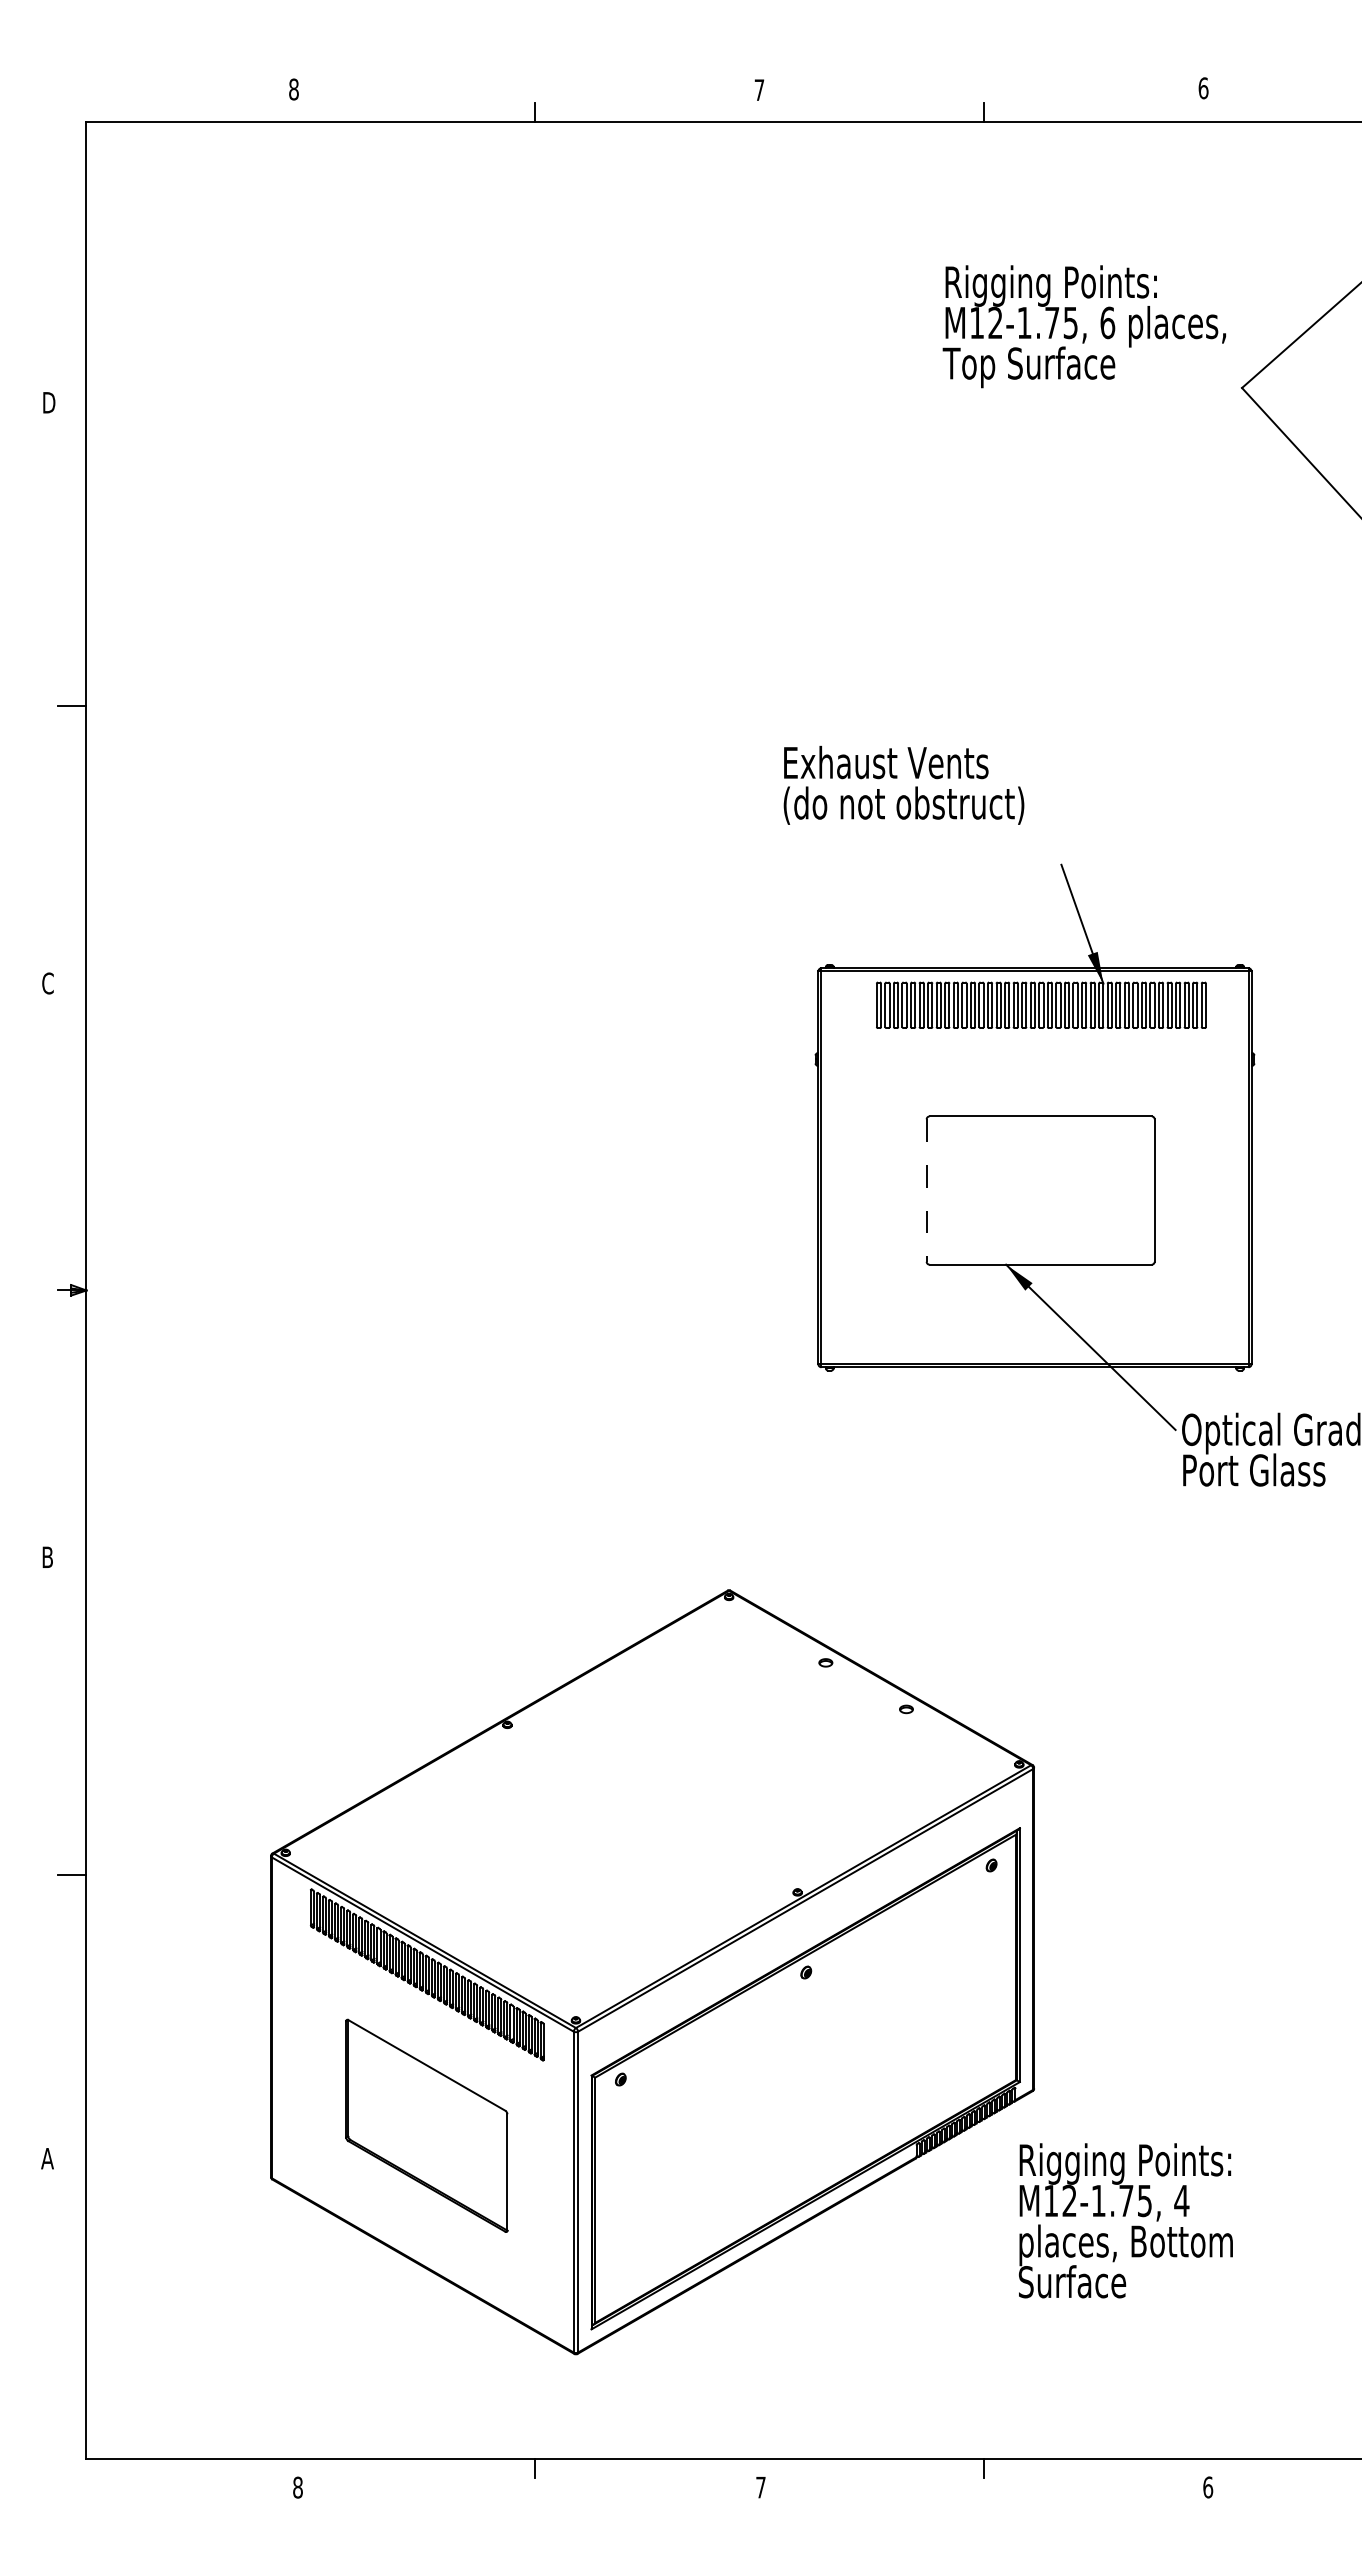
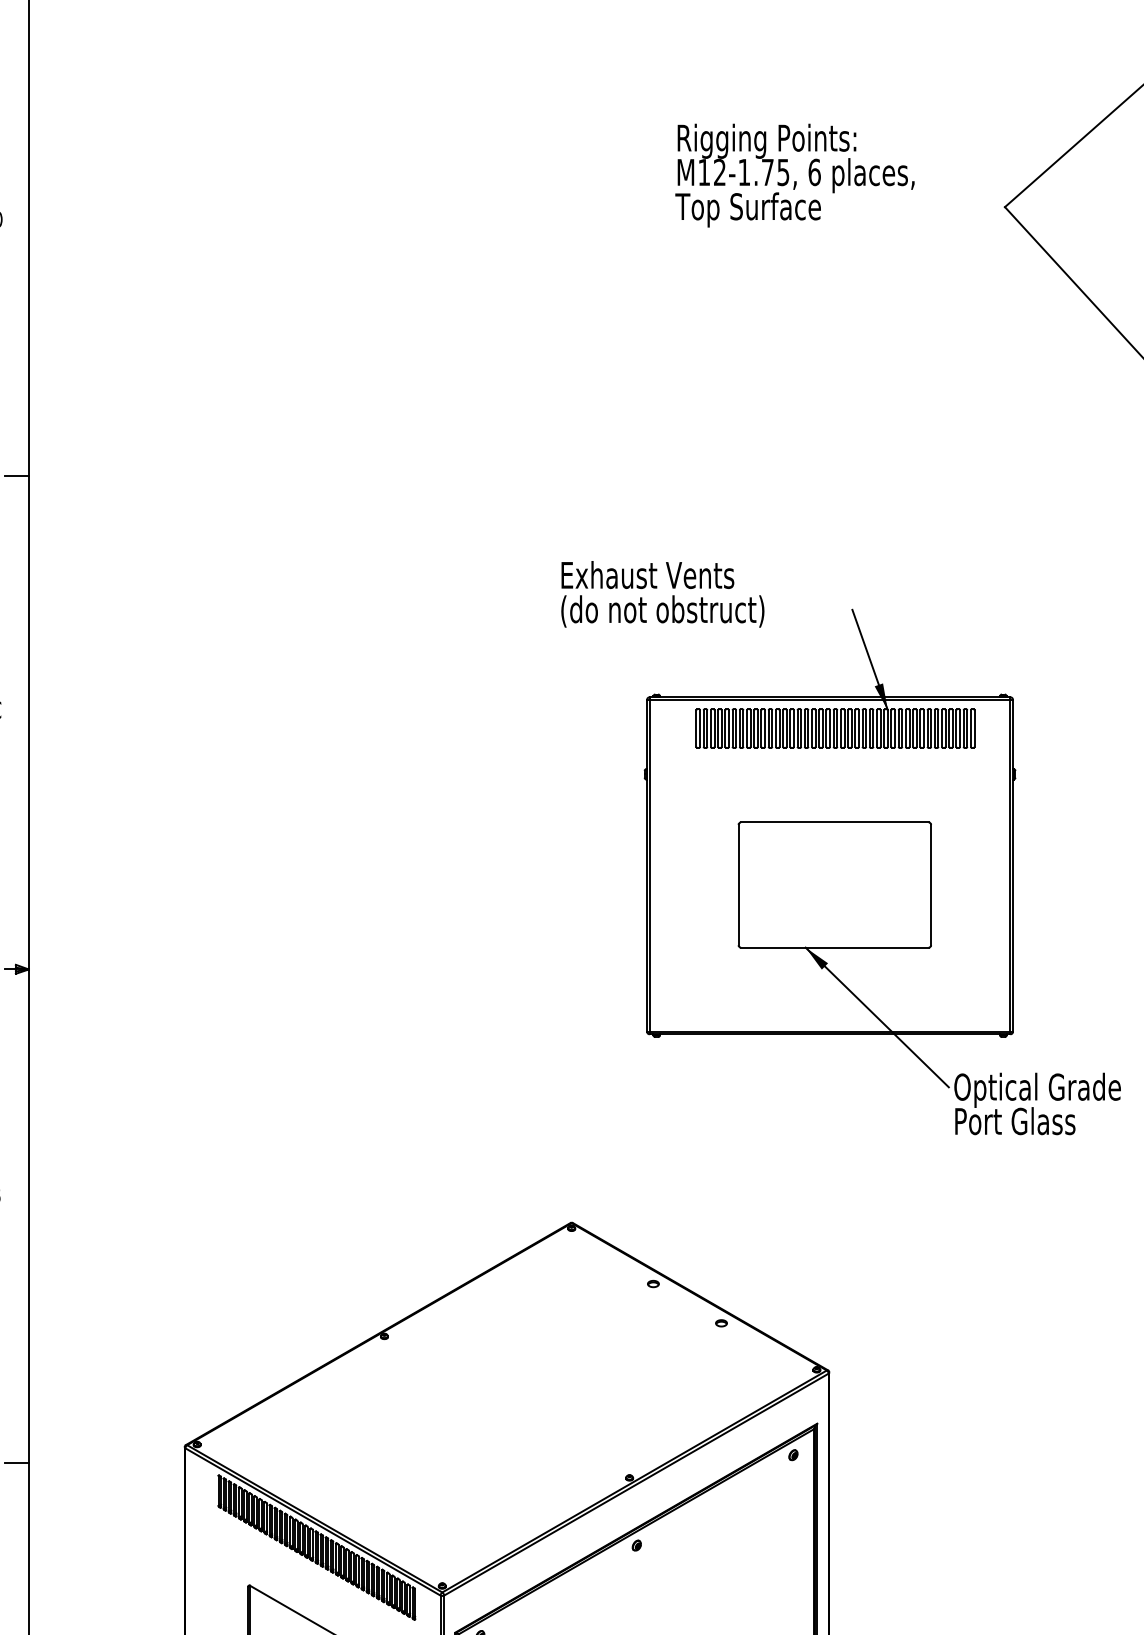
text: (1083, 326) -> (794, 175), moved
text: (903, 784) -> (662, 593), moved
line: (926, 1191) -> (738, 885), dashed -> solid

